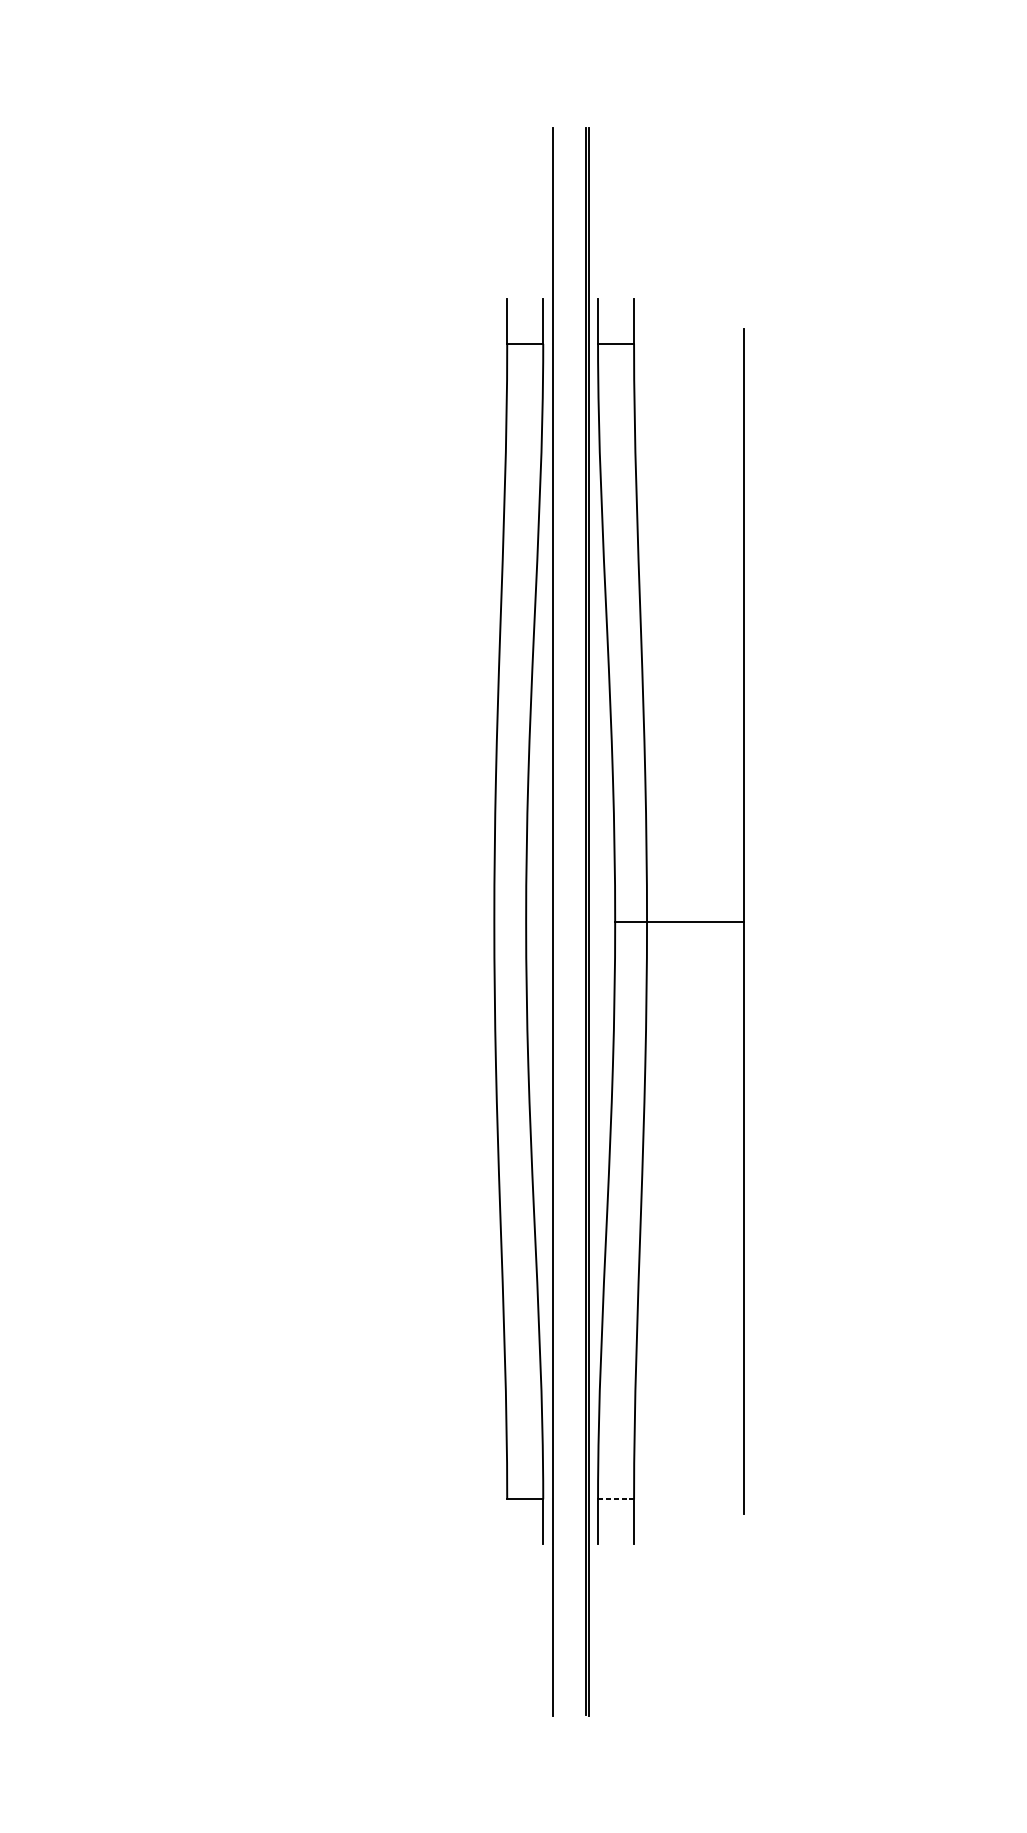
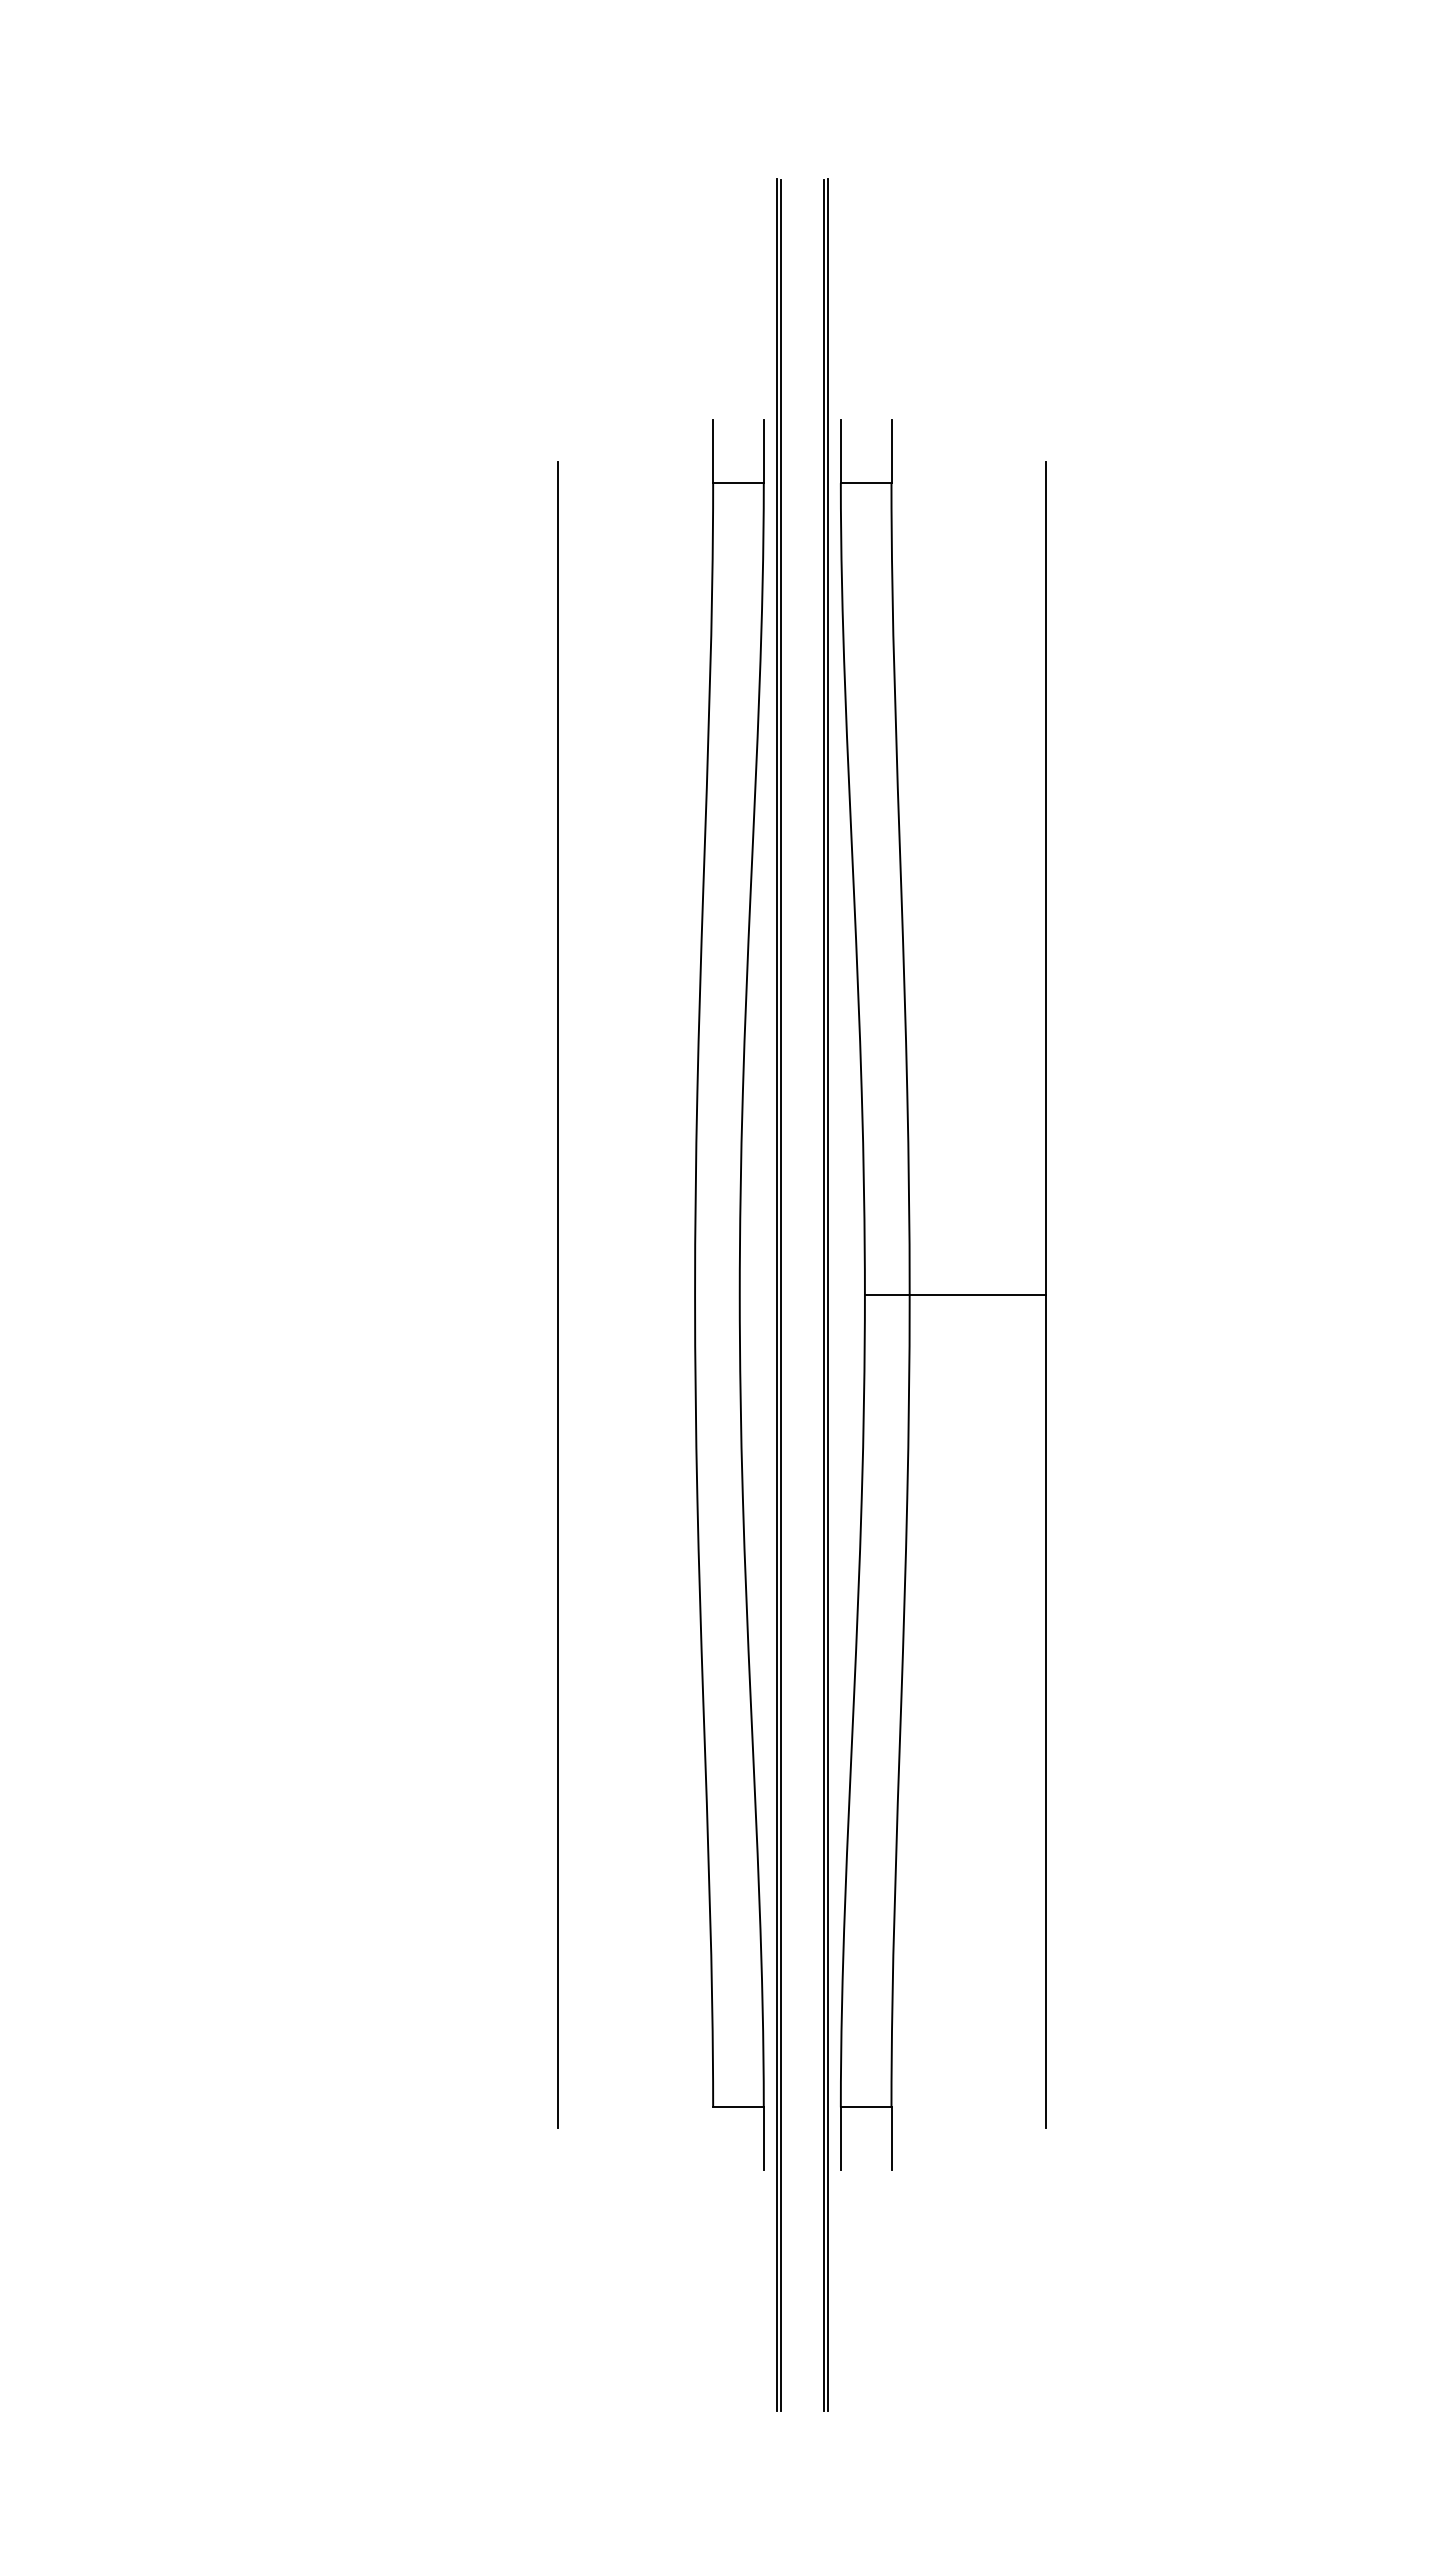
line: (397, 921) -> (558, 1295), added
line: (555, 921) -> (780, 1294), added
line: (616, 1499) -> (866, 2107), dashed -> solid

